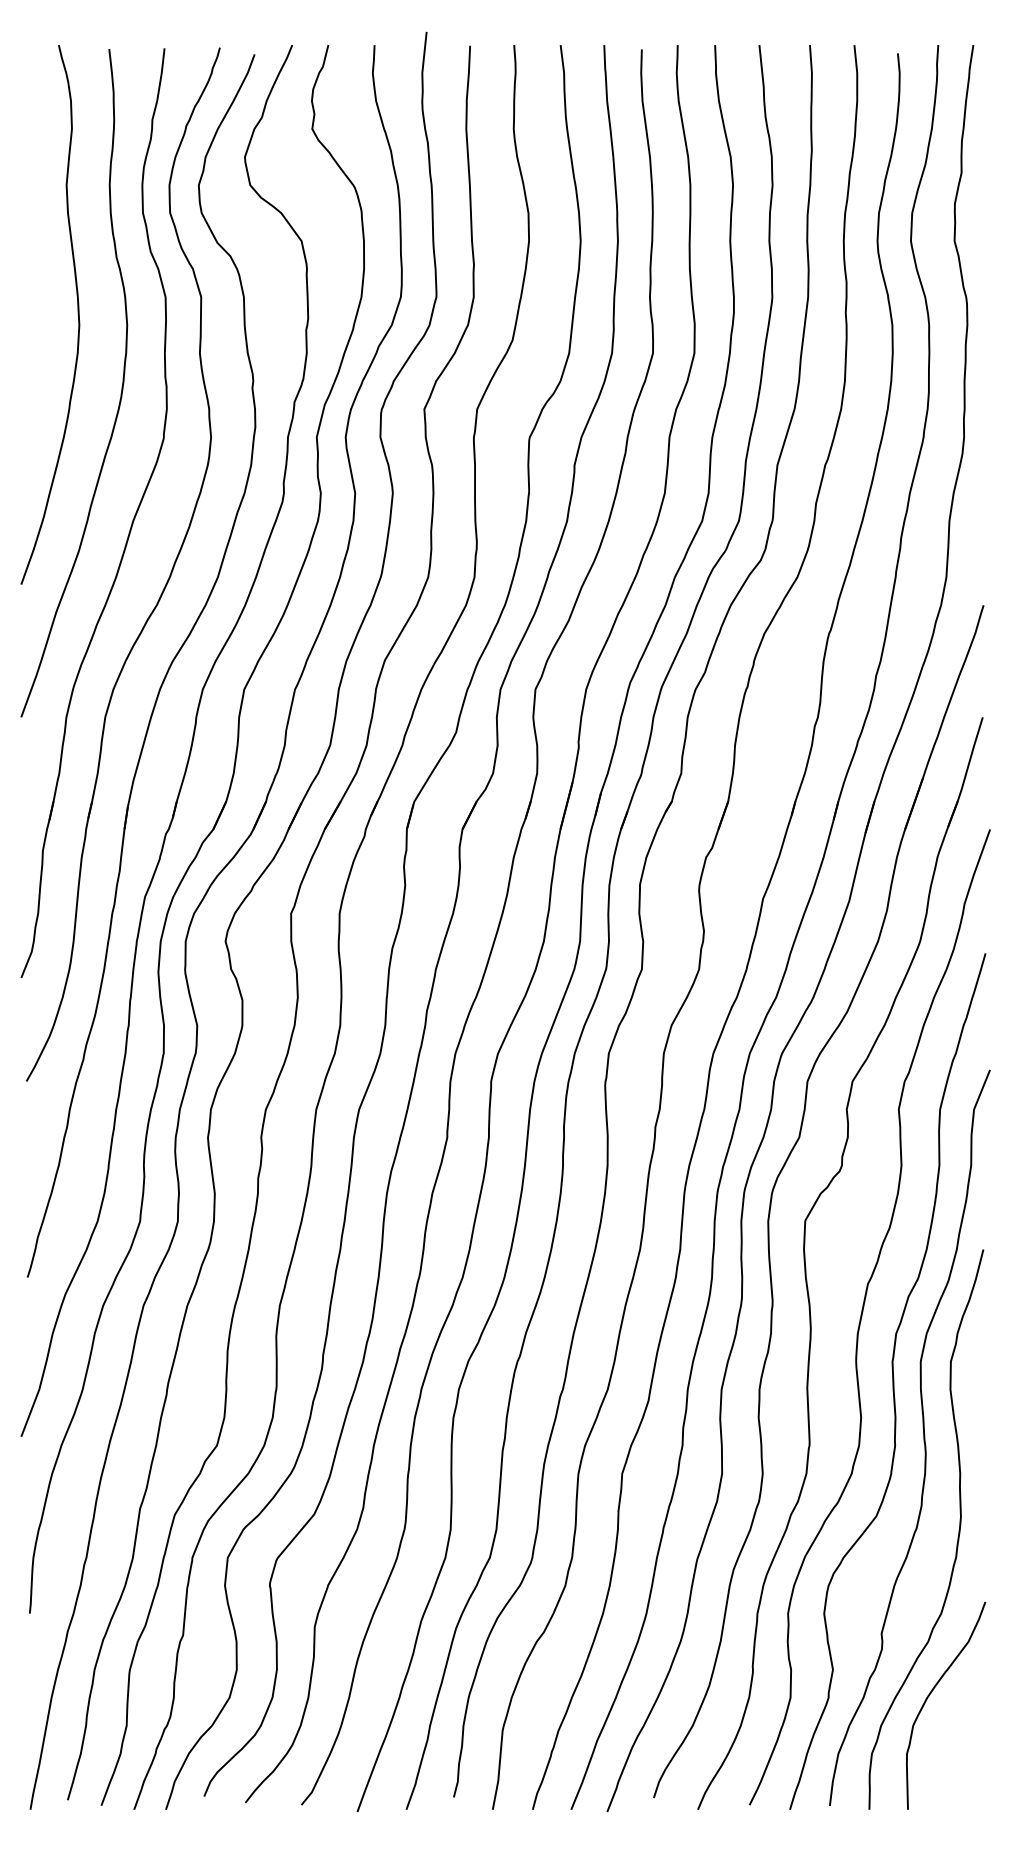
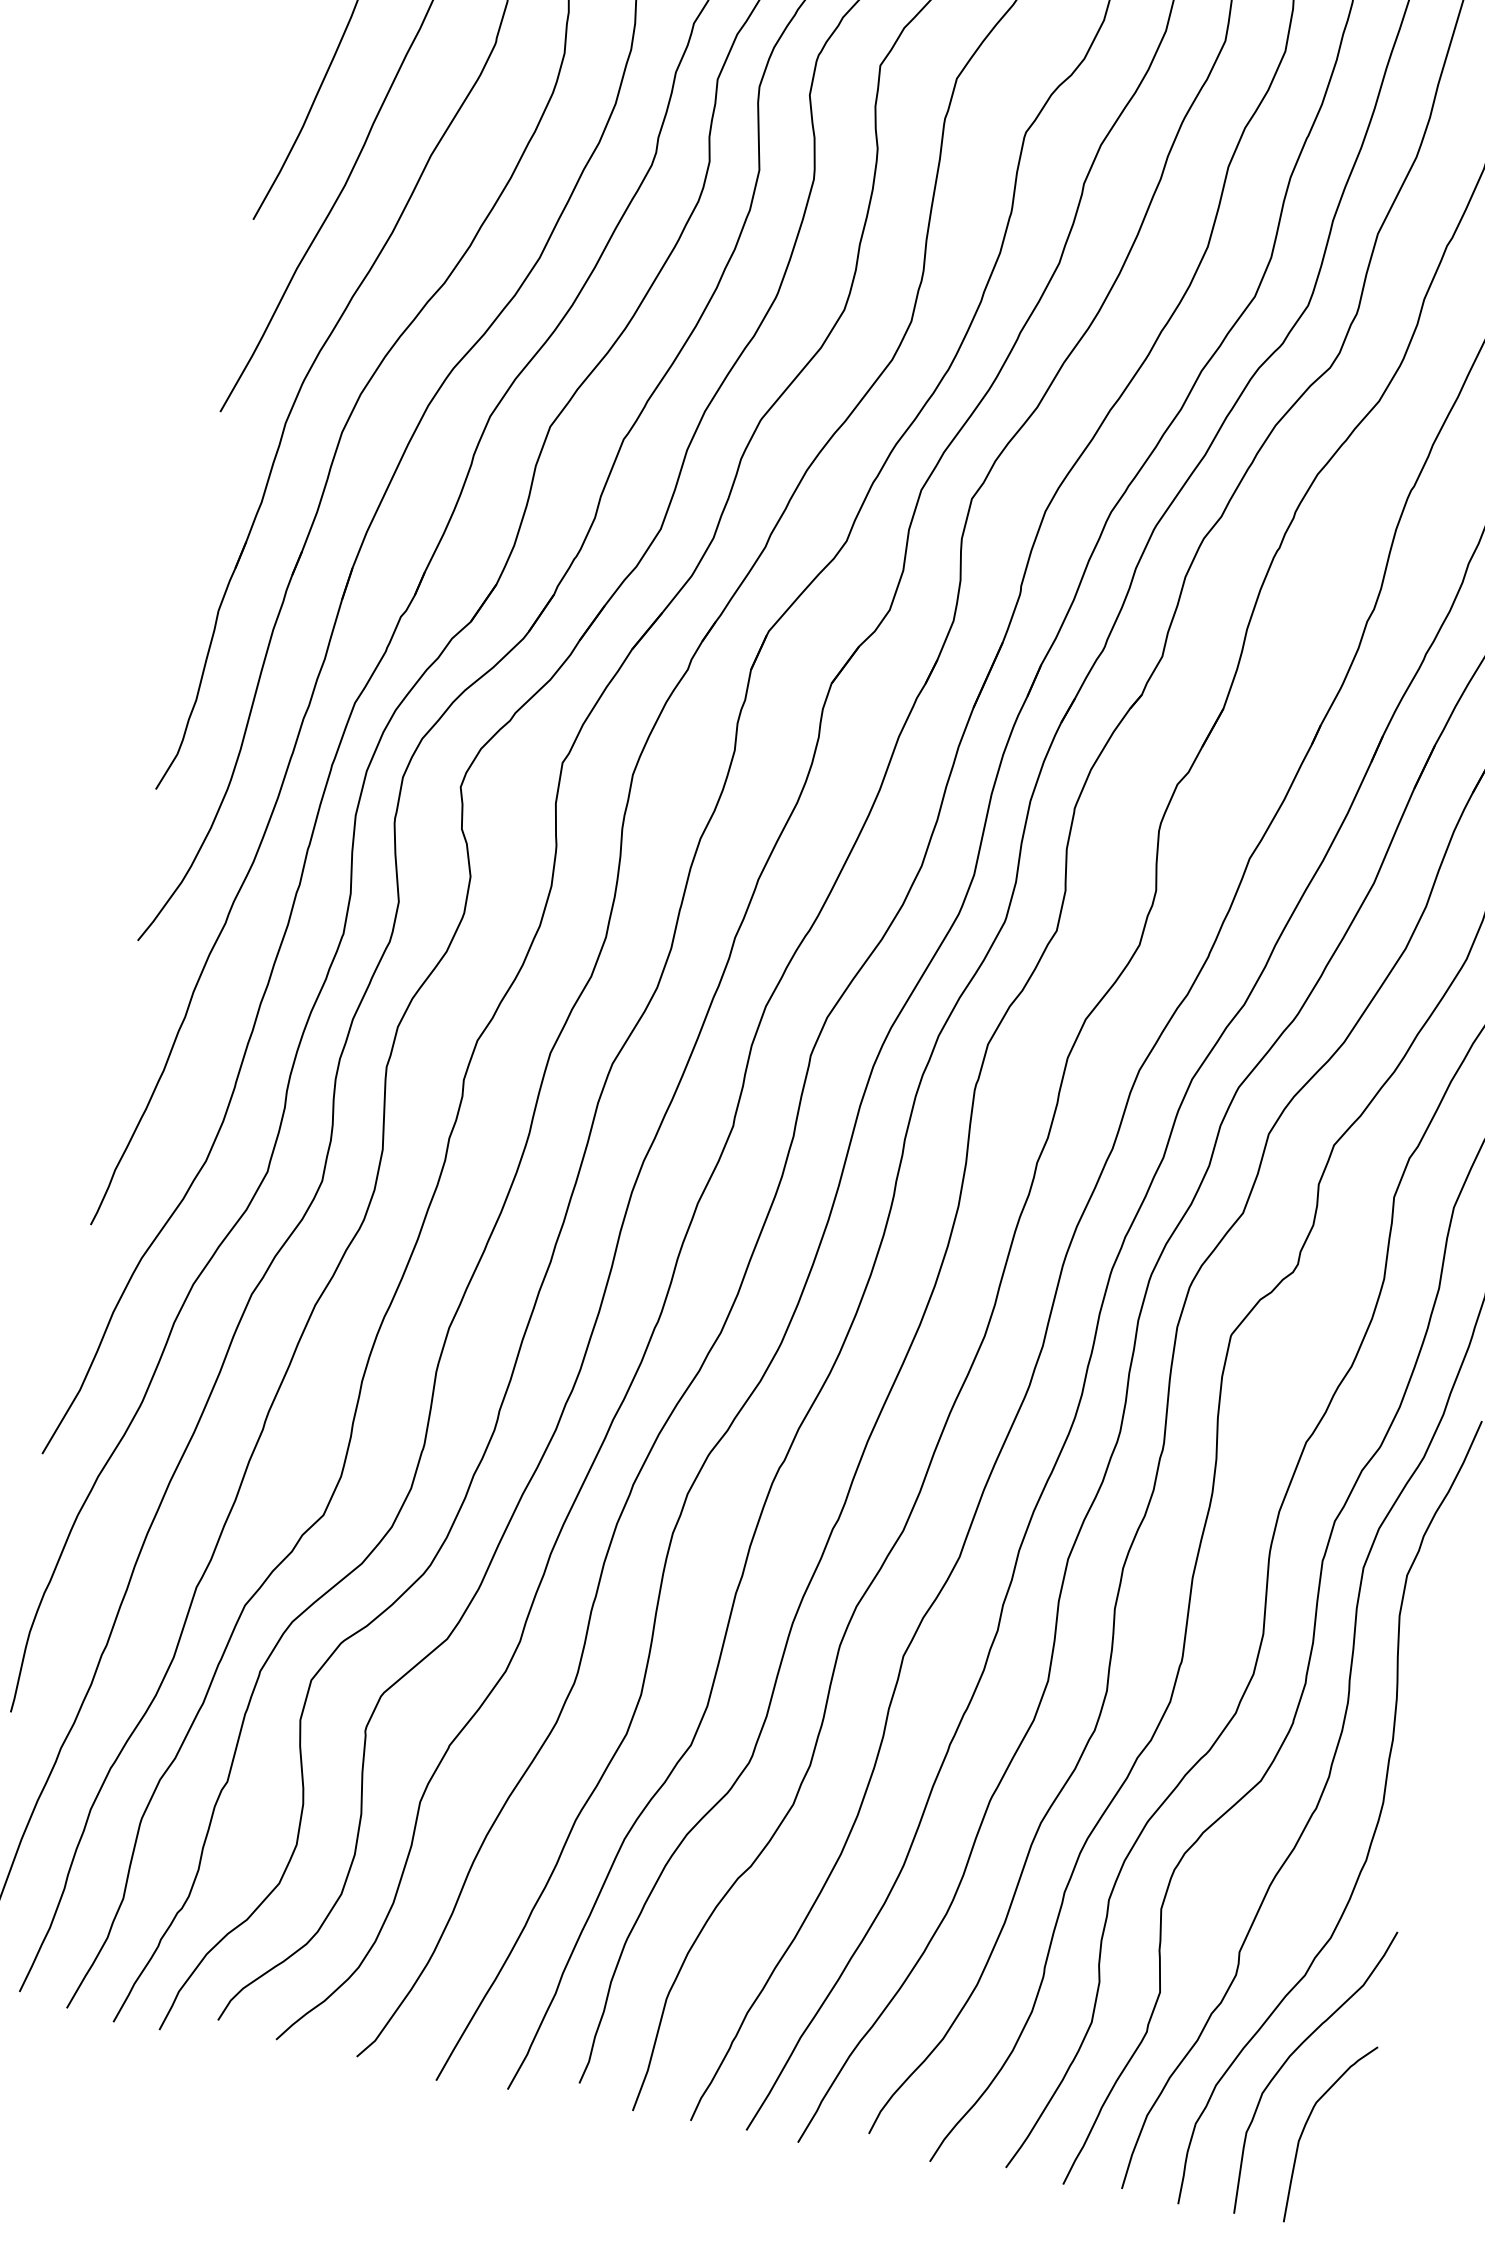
curve: (947, 1739) -> (1308, 2121), added

